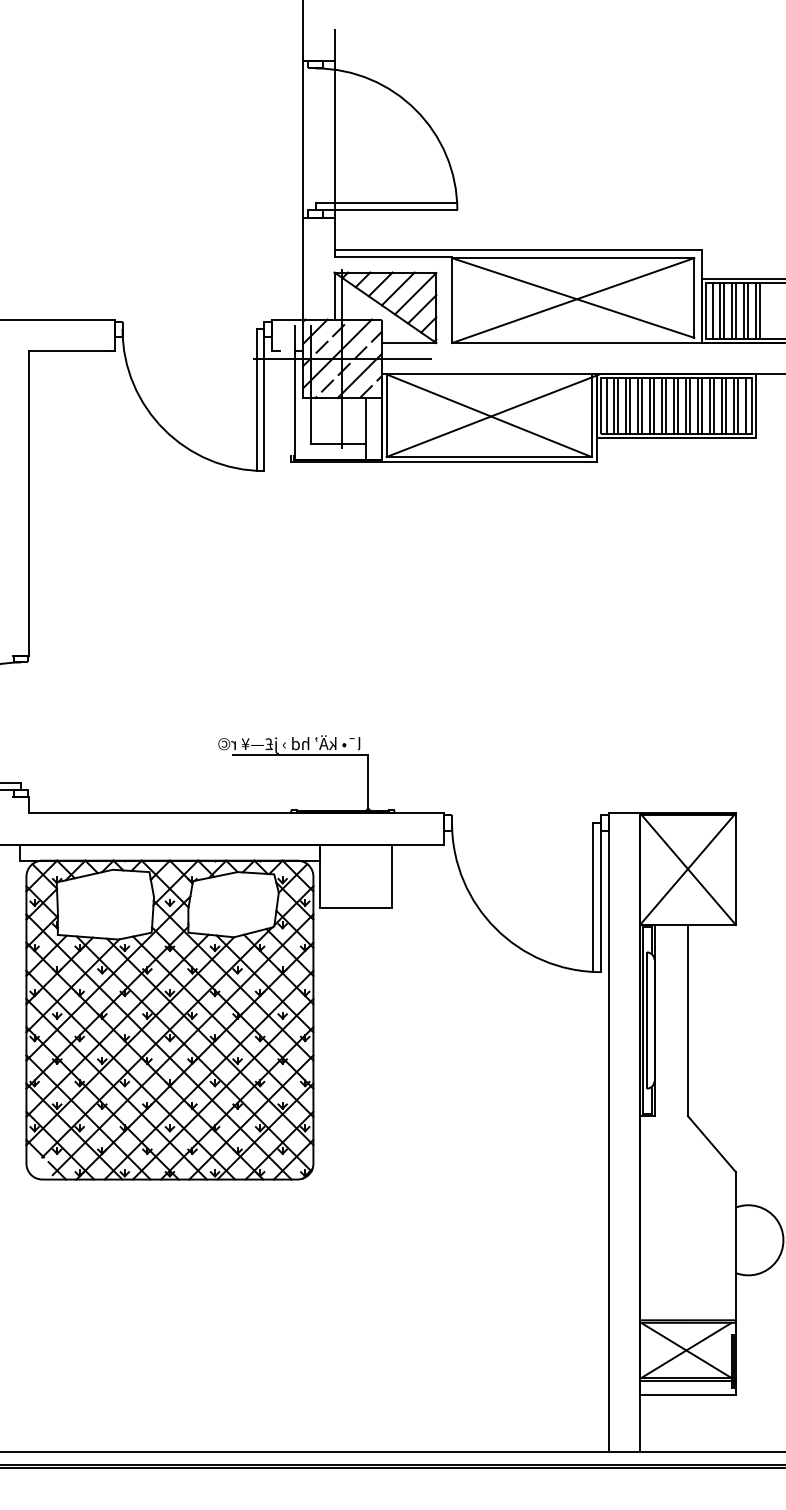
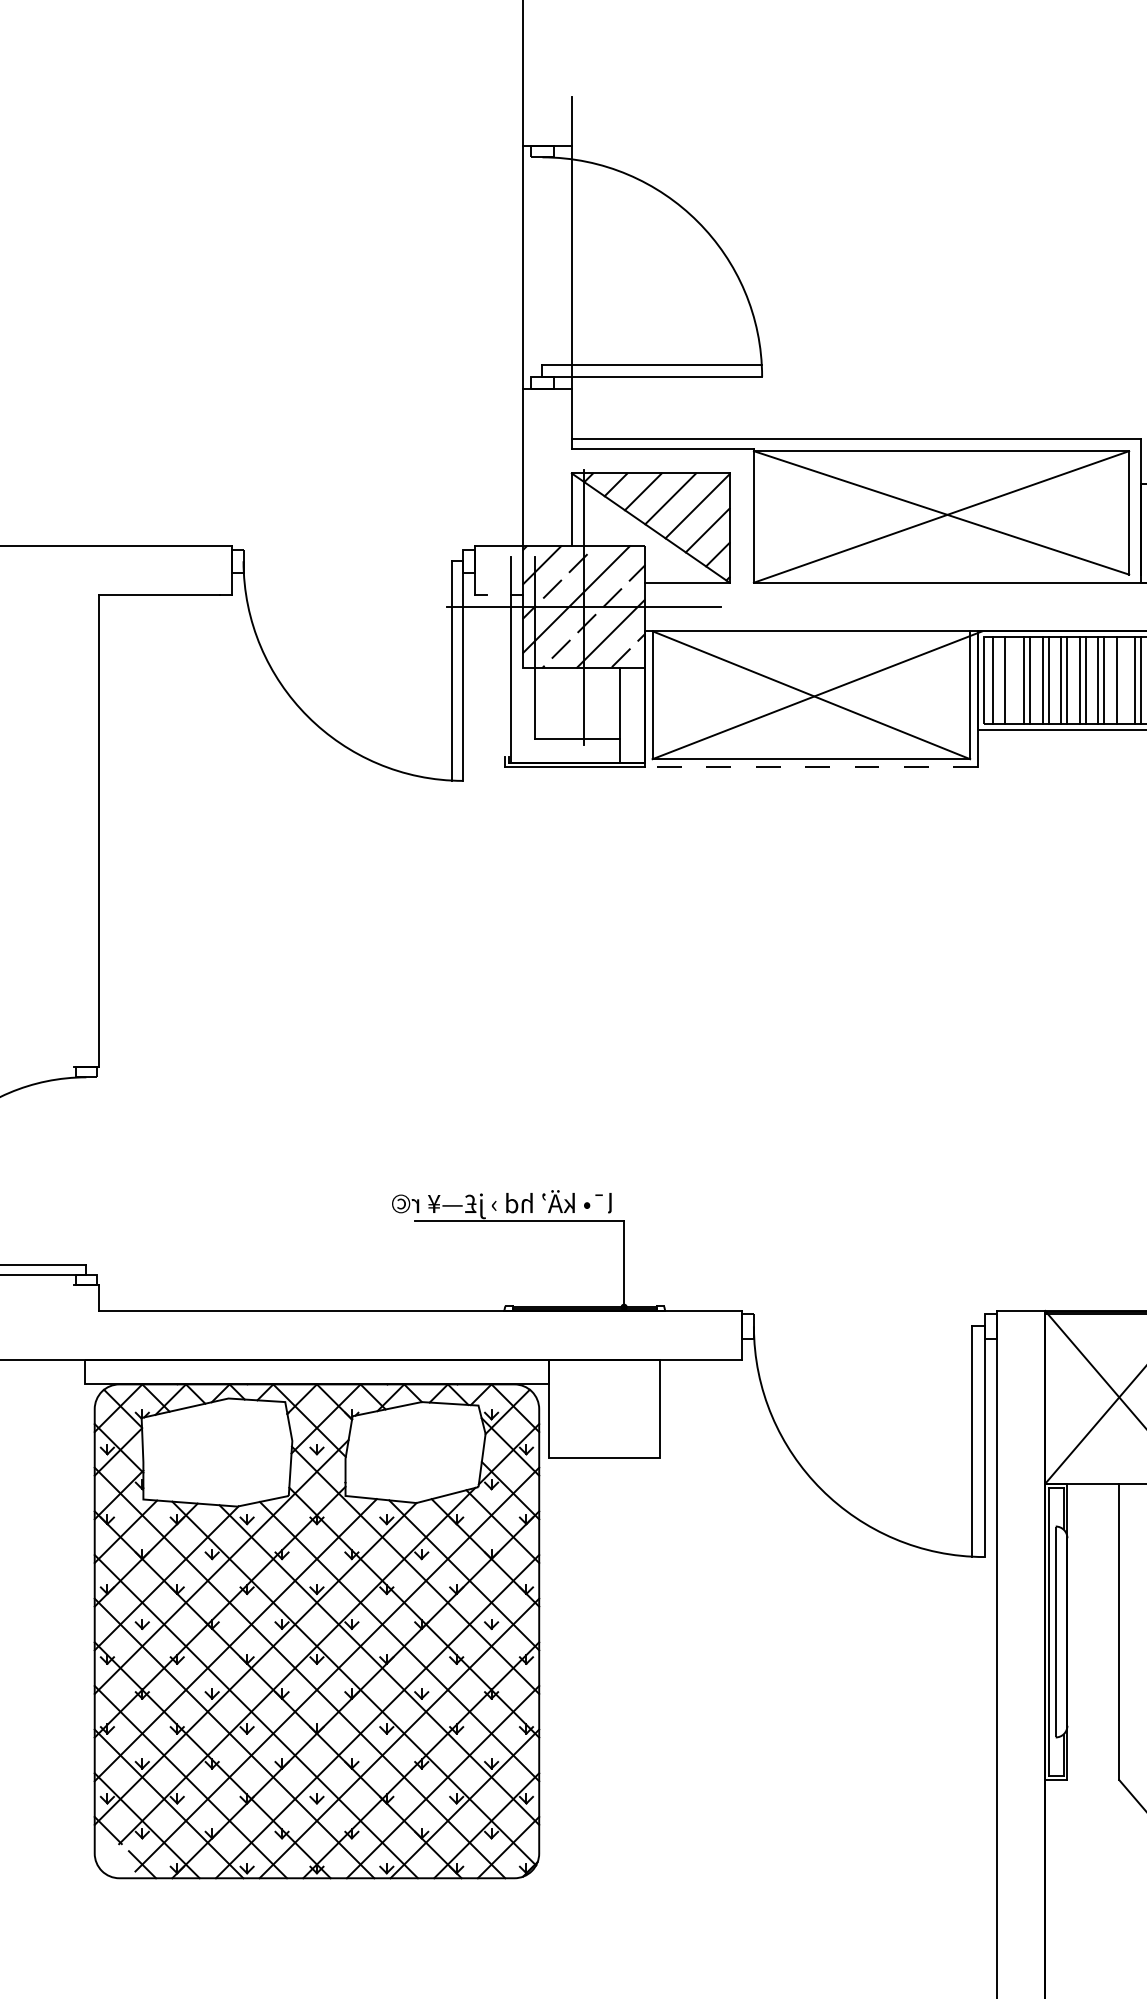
line: (618, 406) -> (1011, 680), removed
line: (690, 406) -> (1123, 680), removed
line: (489, 462) -> (811, 767), solid -> dashed

